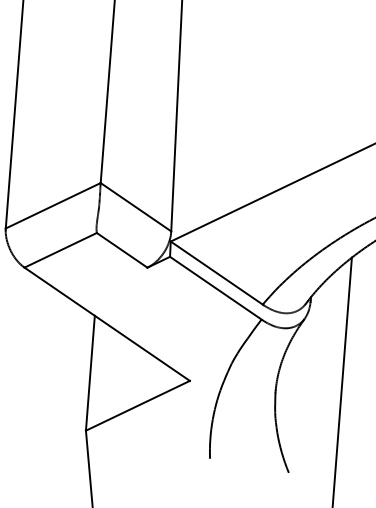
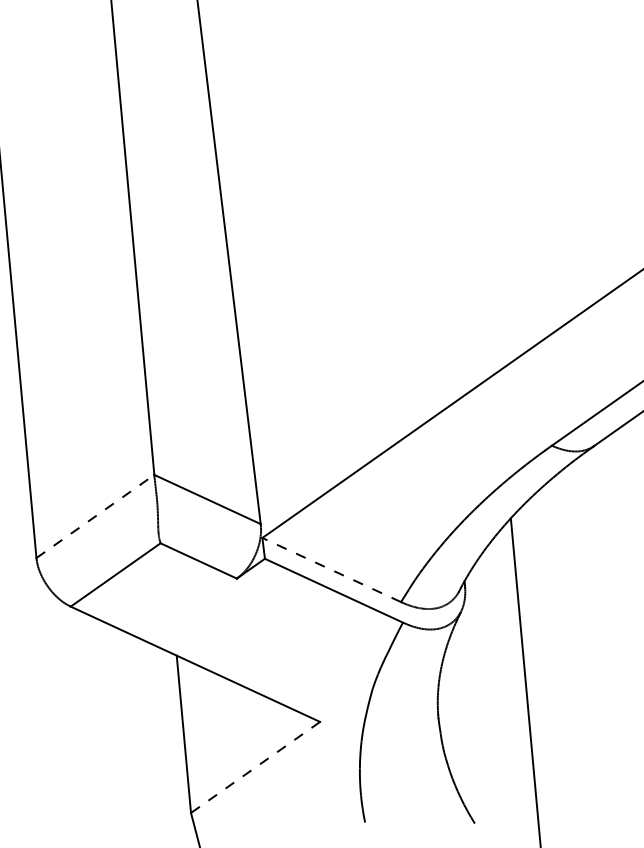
line: (53, 205) -> (95, 516), solid -> dashed
line: (216, 272) -> (331, 569), solid -> dashed
line: (137, 405) -> (255, 767), solid -> dashed

